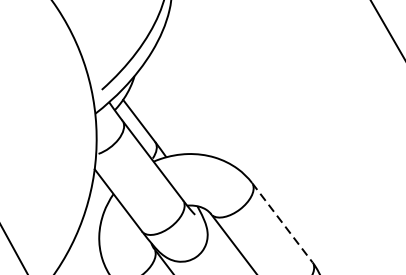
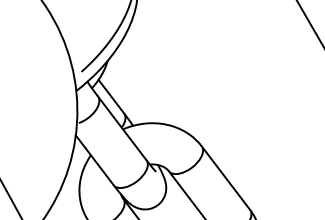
line: (281, 223) -> (225, 178), dashed -> solid

